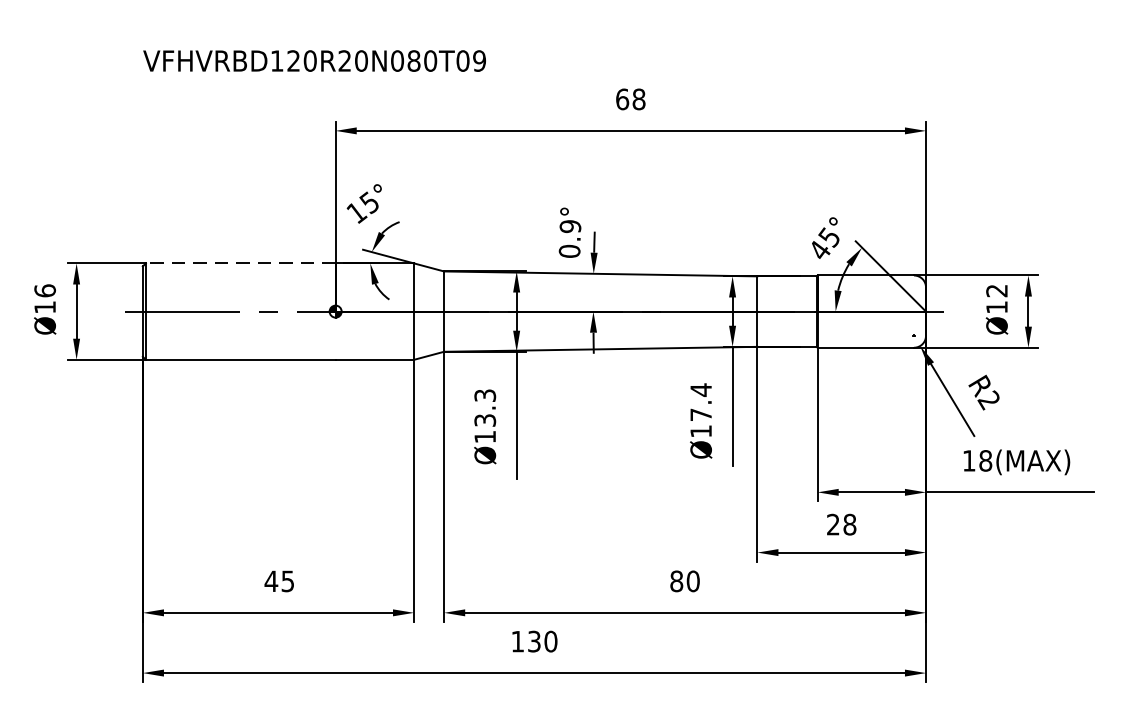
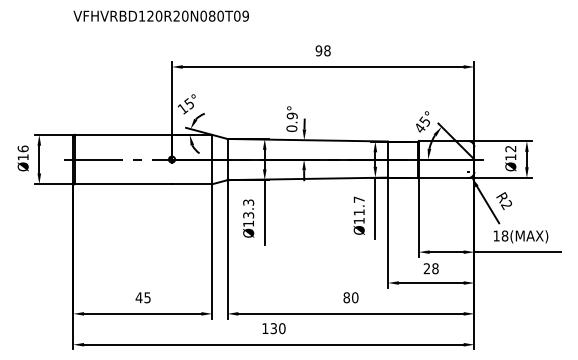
text: (313, 59) -> (160, 15), moved
text: (621, 98) -> (318, 50), 68 -> 98
line: (240, 262) -> (123, 134), dashed -> solid
text: (699, 401) -> (358, 205), Ø17.4 -> Ø11.7

